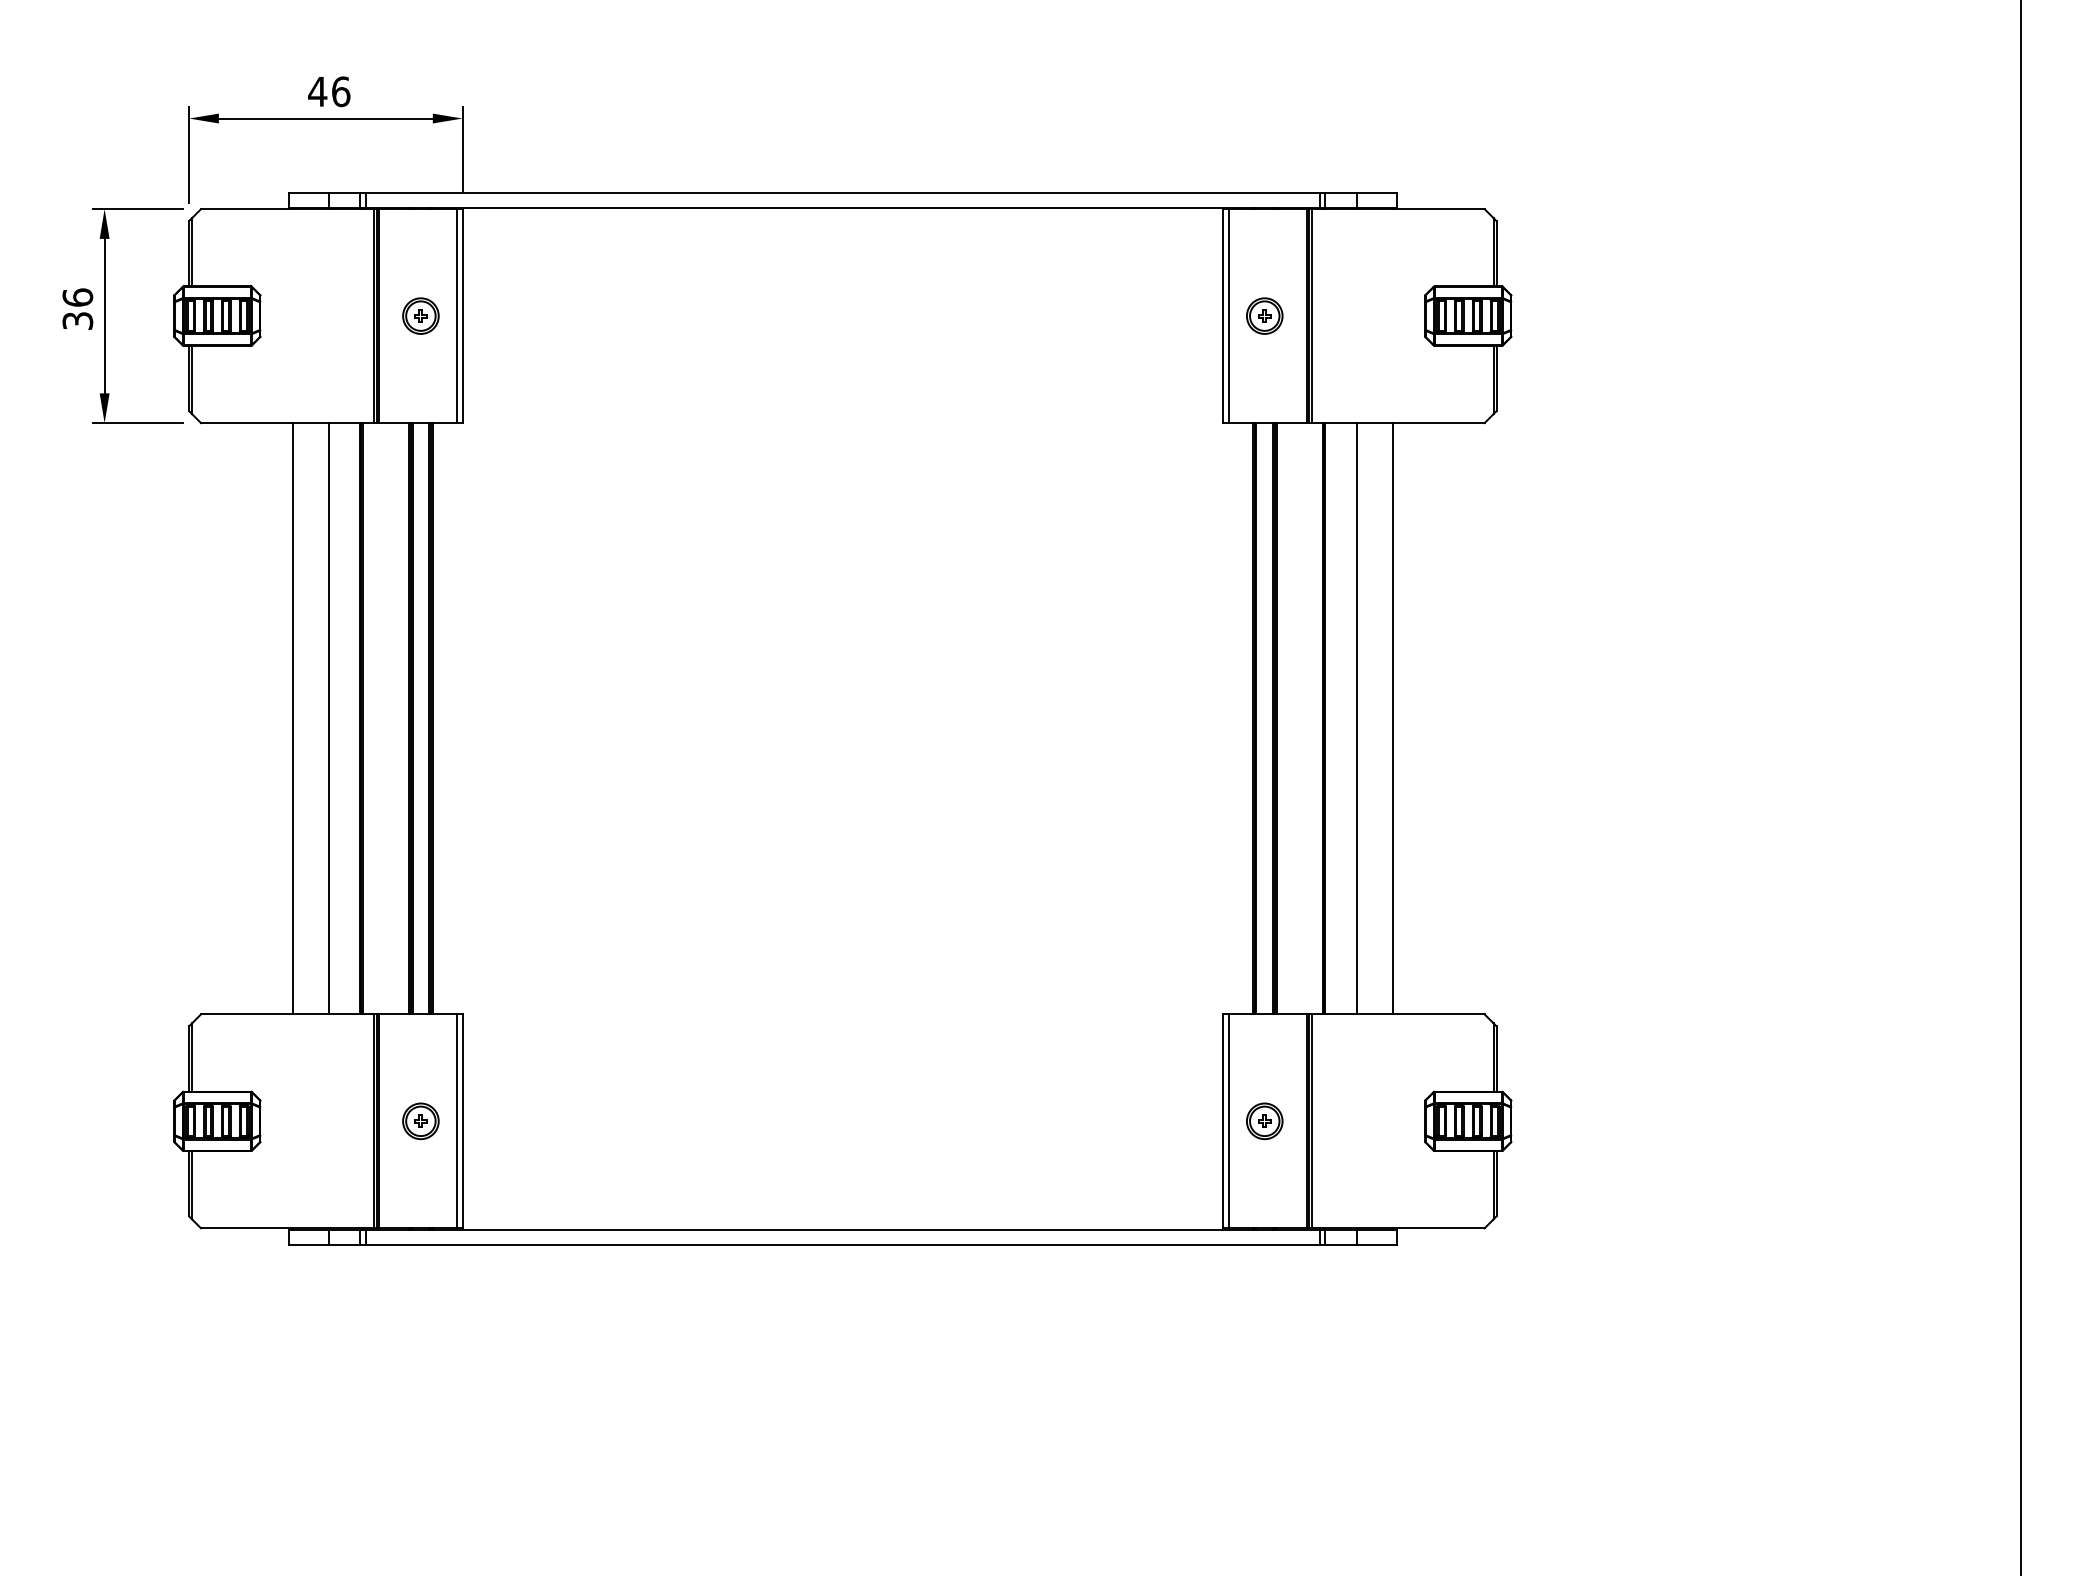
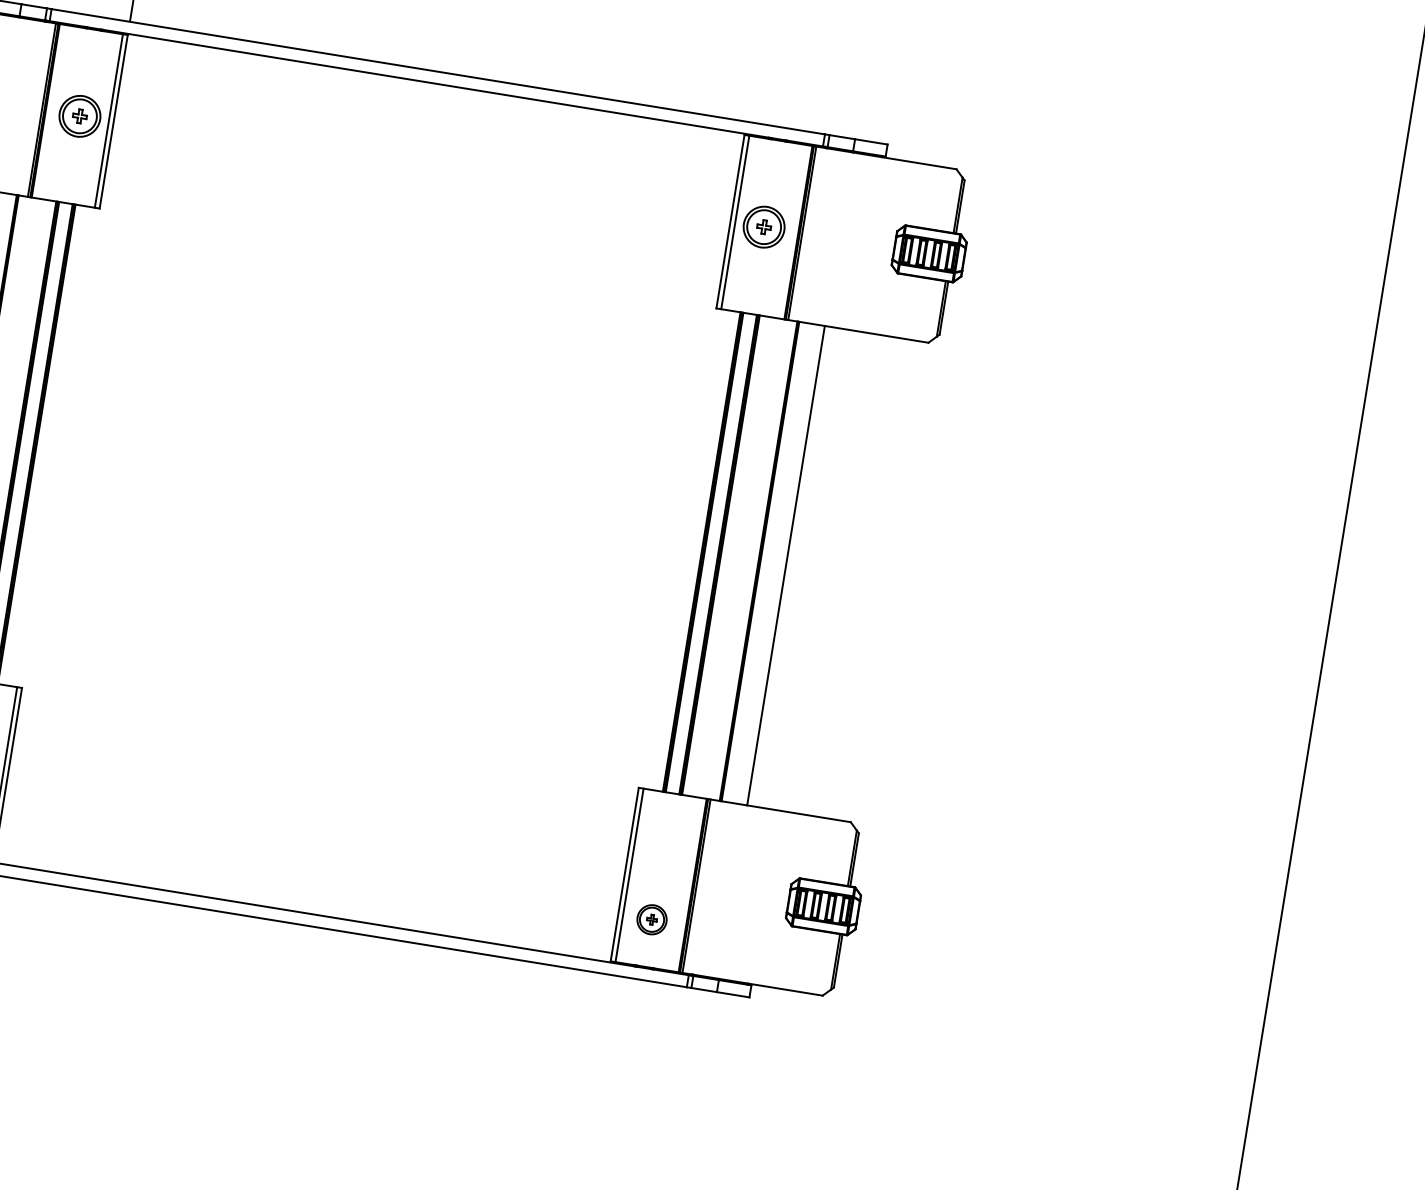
part: (420, 315) -> (79, 115), size x1.4
part: (1264, 315) -> (764, 226), size x1.4
line: (1392, 718) -> (814, 570), removed
part: (1264, 1121) -> (651, 919), moved

